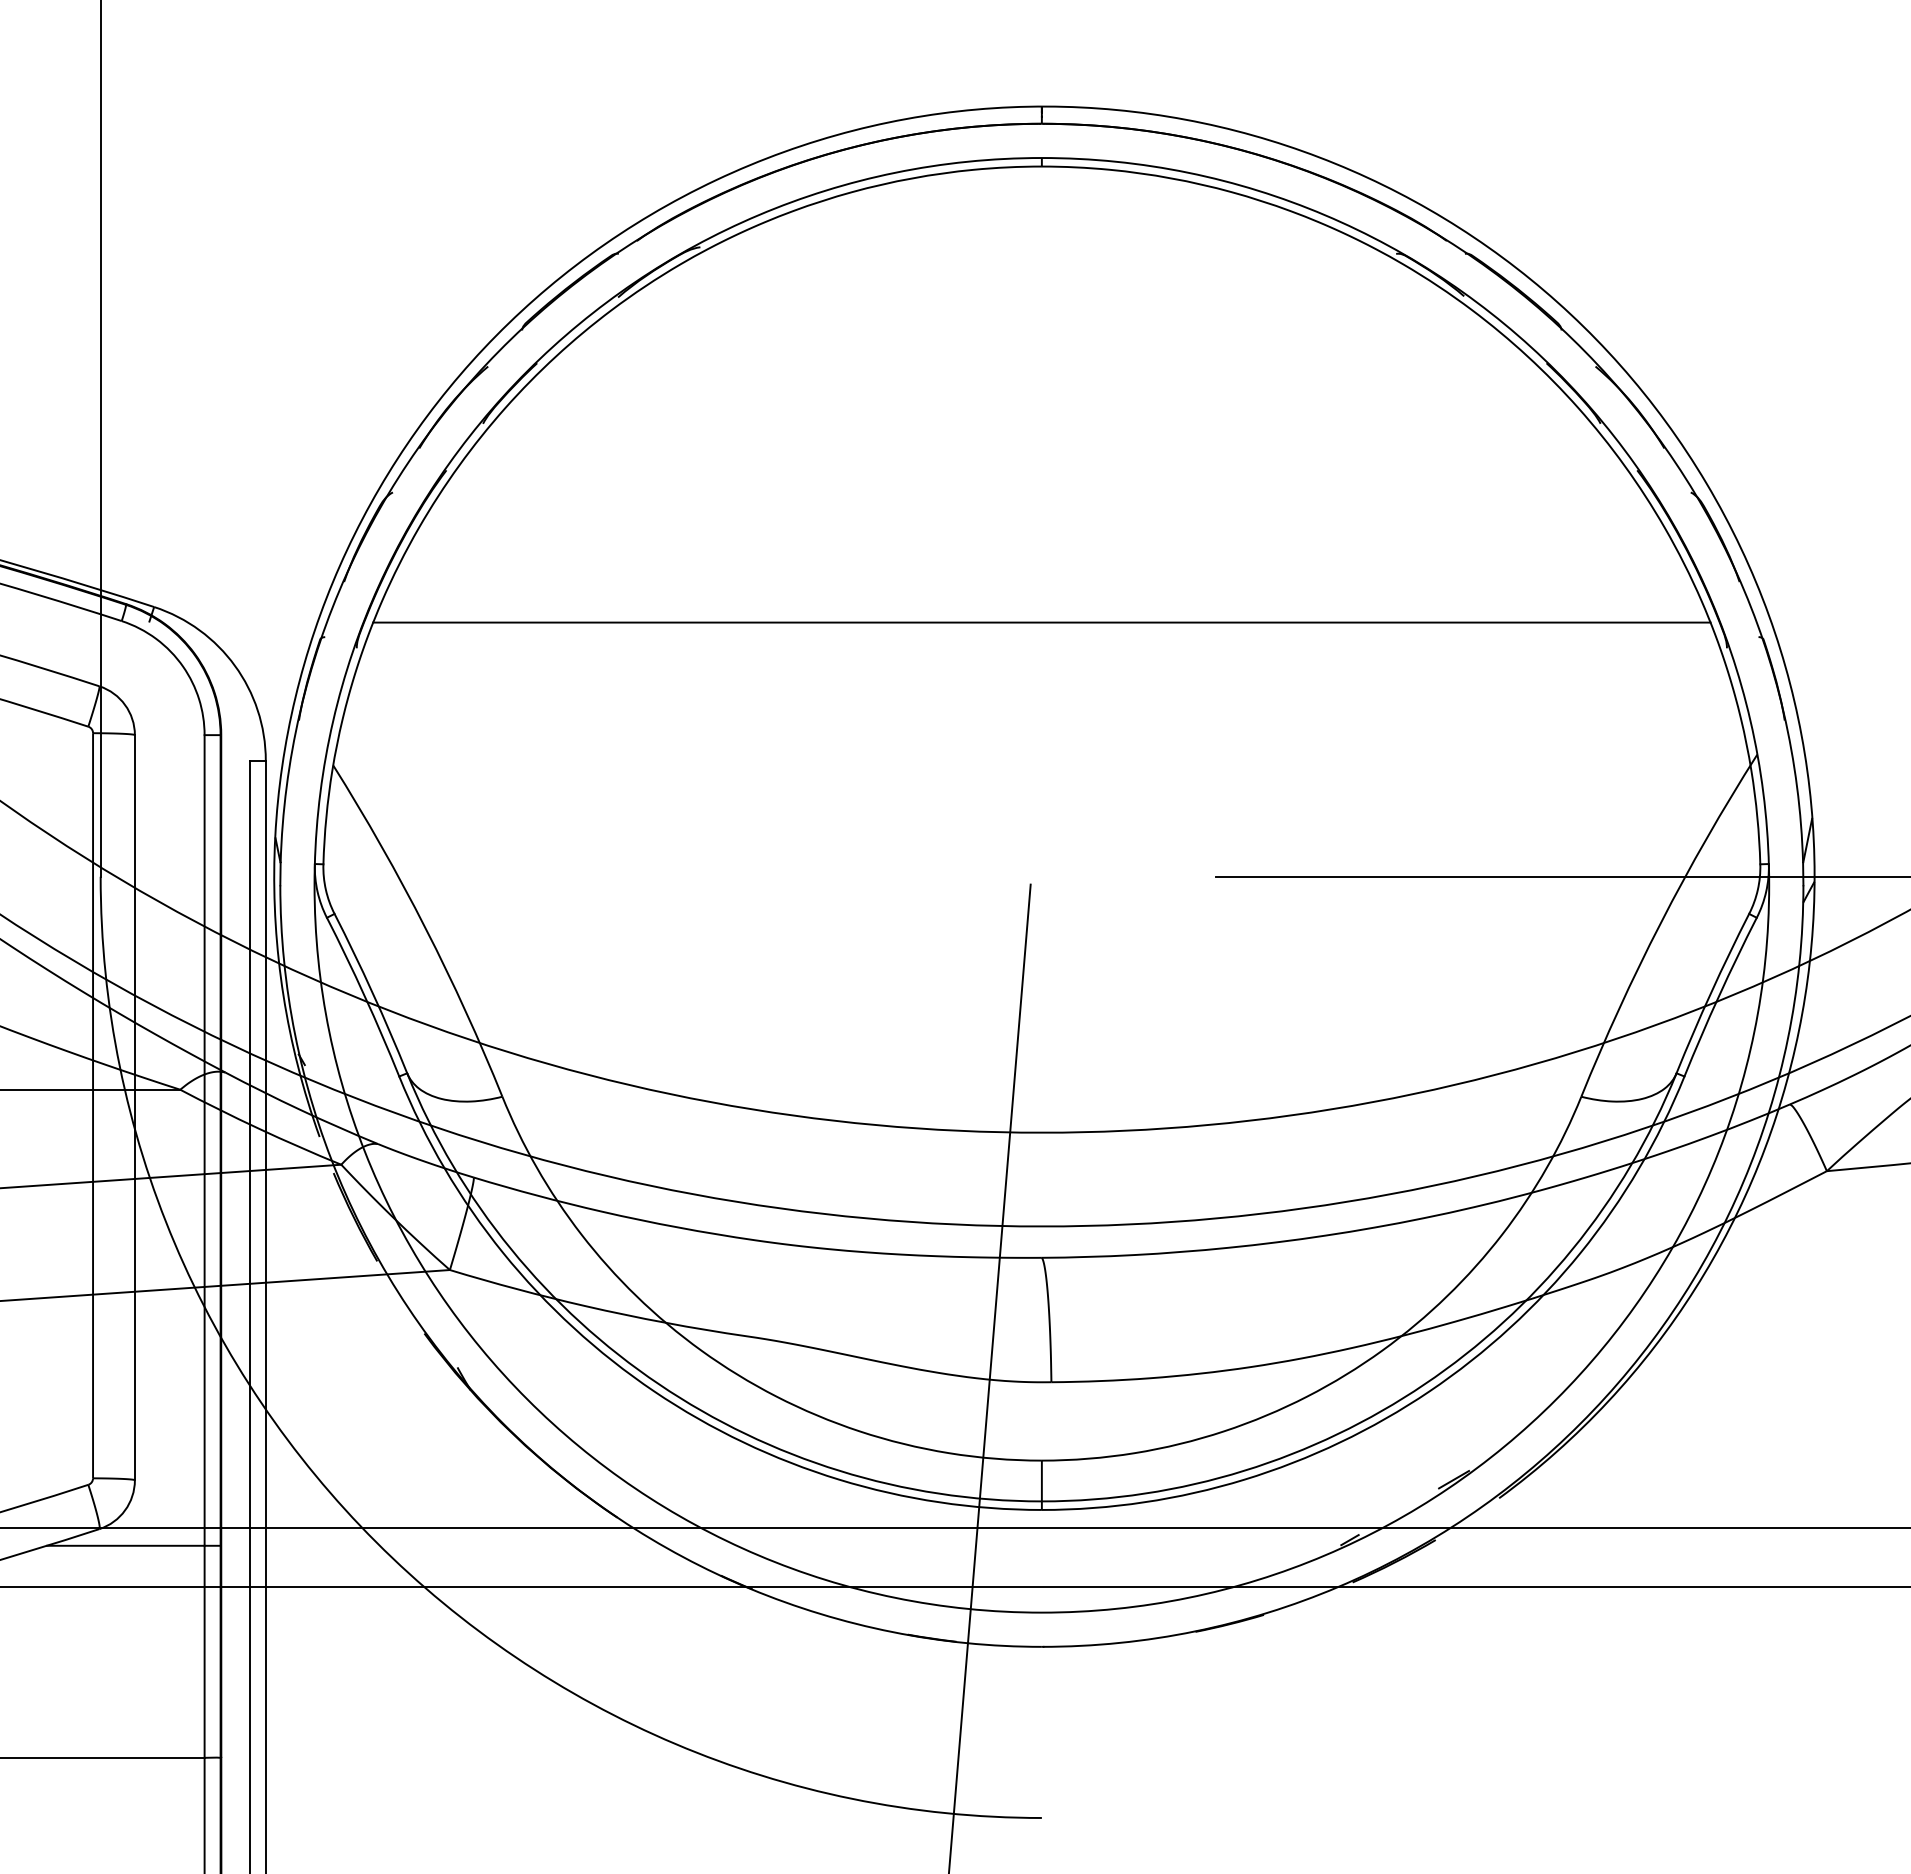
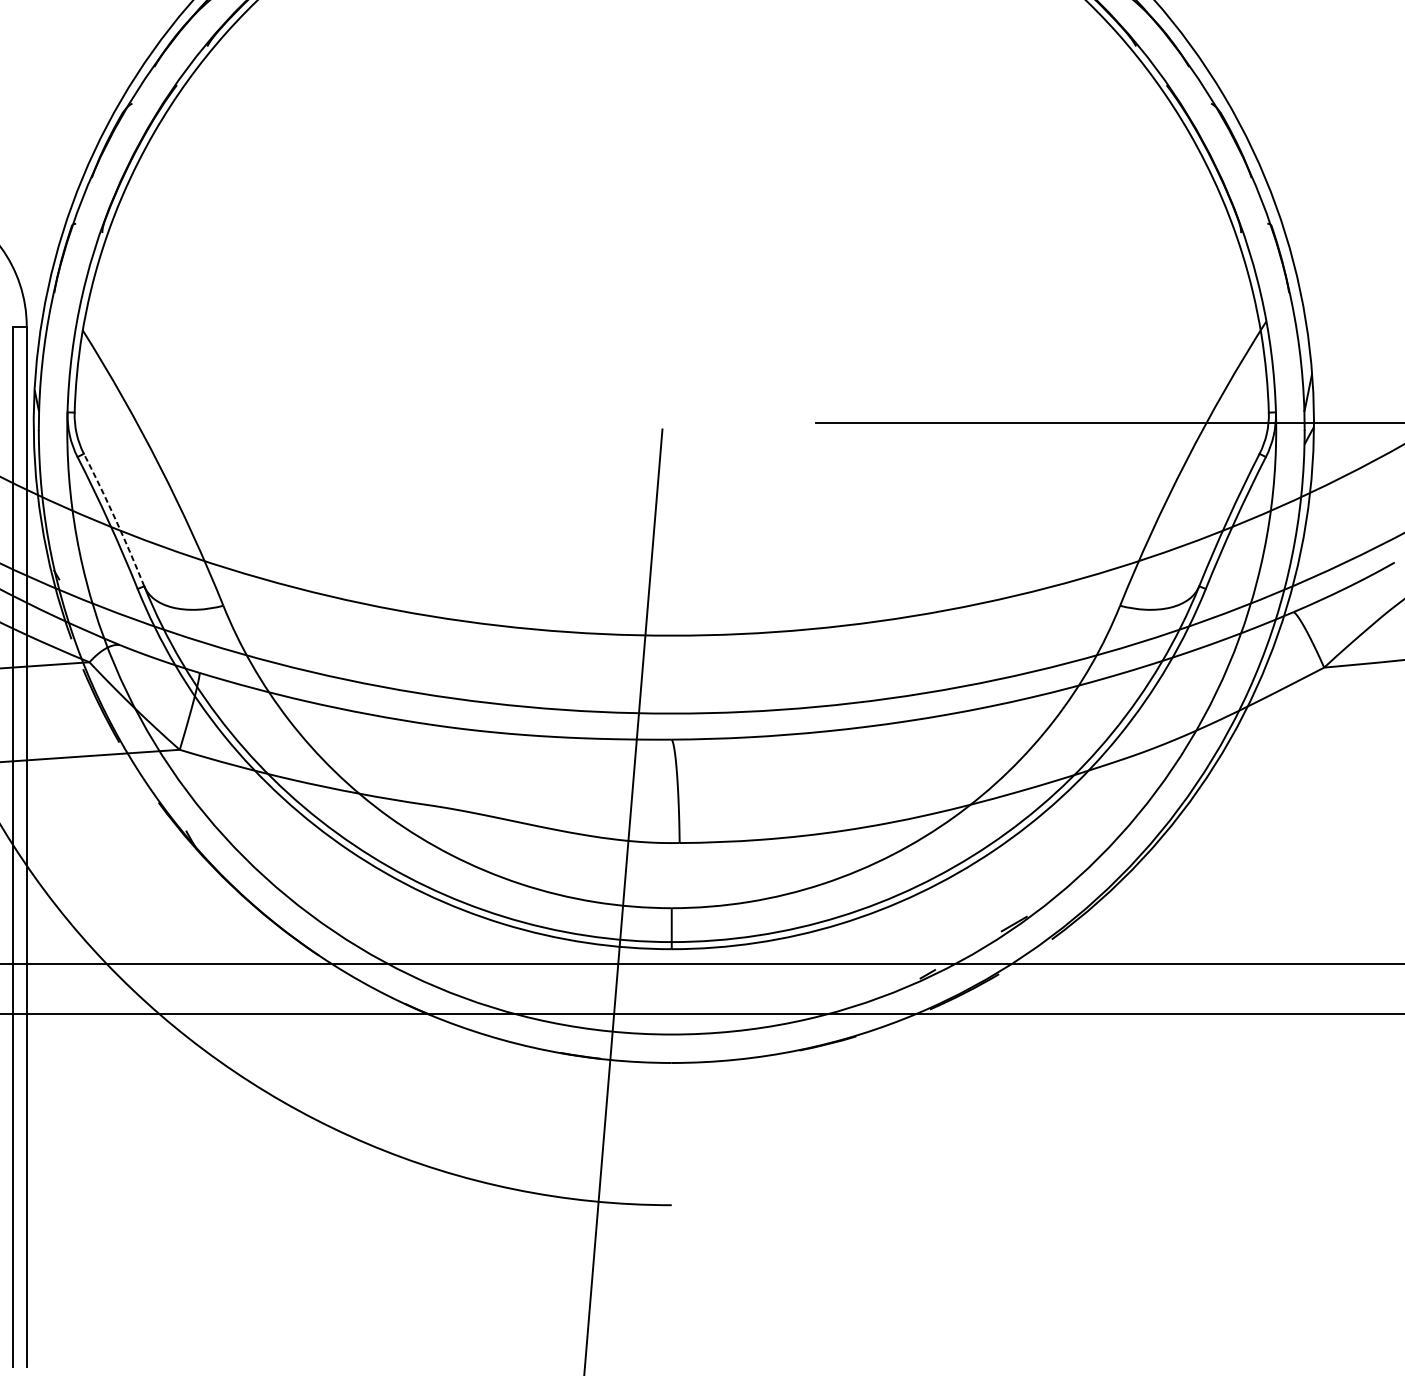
line: (1041, 622) -> (671, 211), removed
arc: (372, 992) -> (115, 519), solid -> dashed

